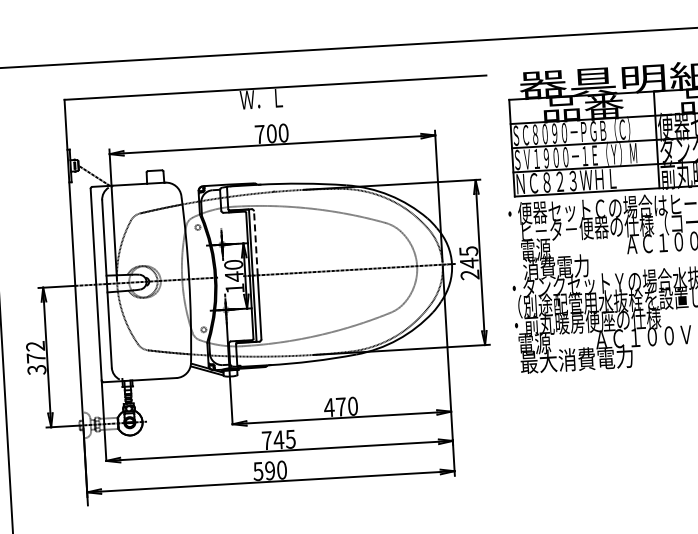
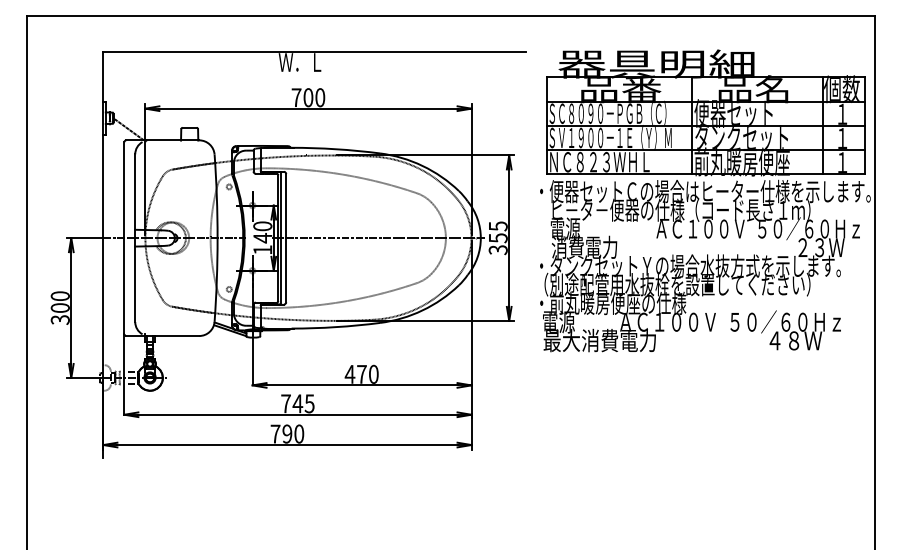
line: (256, 242) -> (286, 205), dashed -> solid
text: (470, 269) -> (498, 244), 245 -> 355
text: (35, 351) -> (59, 301), 372 -> 300
text: (258, 470) -> (275, 433), 590 -> 790

